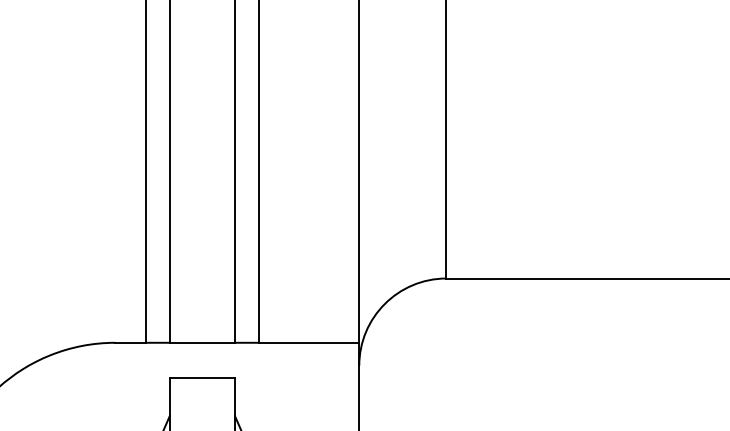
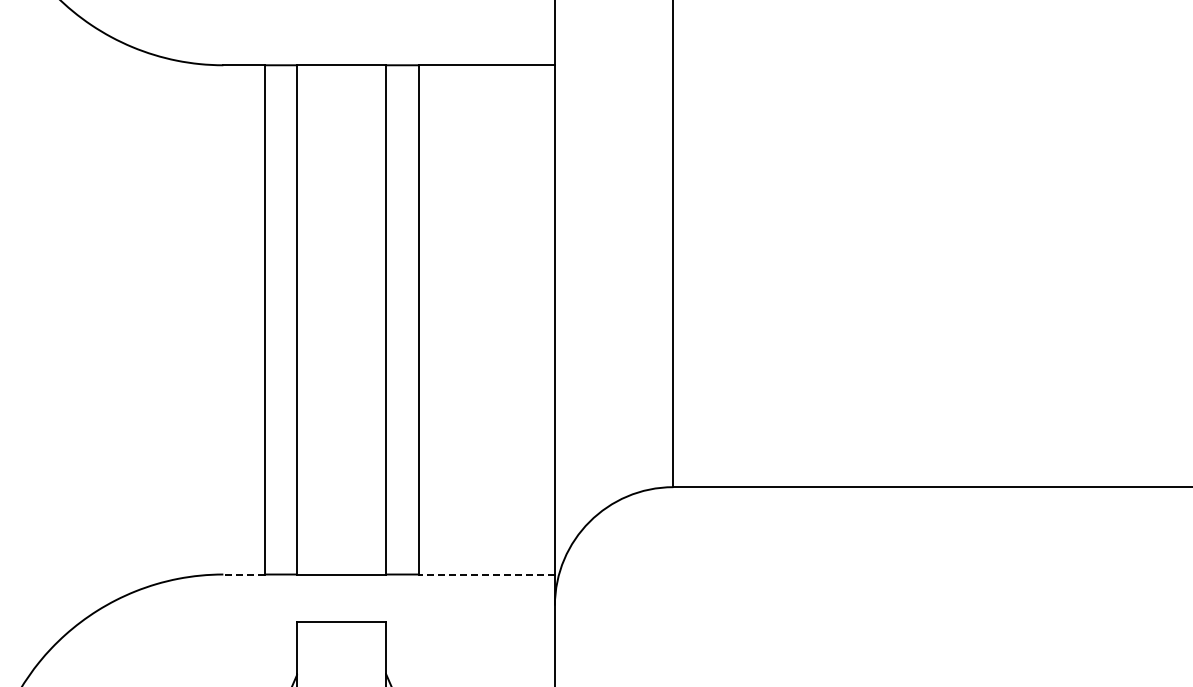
line: (130, 342) -> (244, 574), solid -> dashed
line: (308, 342) -> (486, 574), solid -> dashed

